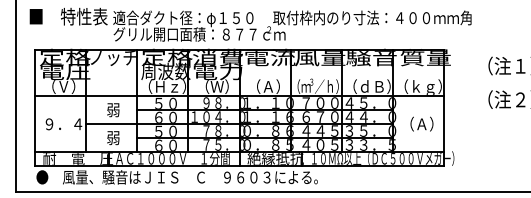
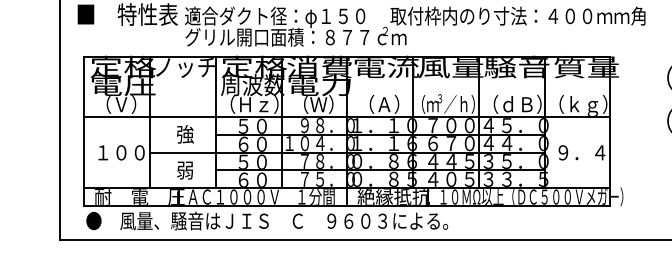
text: (113, 109) -> (185, 133), 弱 -> 強
text: (422, 123) -> (582, 151), （Ａ） -> ９．４
text: (63, 124) -> (121, 153), ９．４ -> １００

